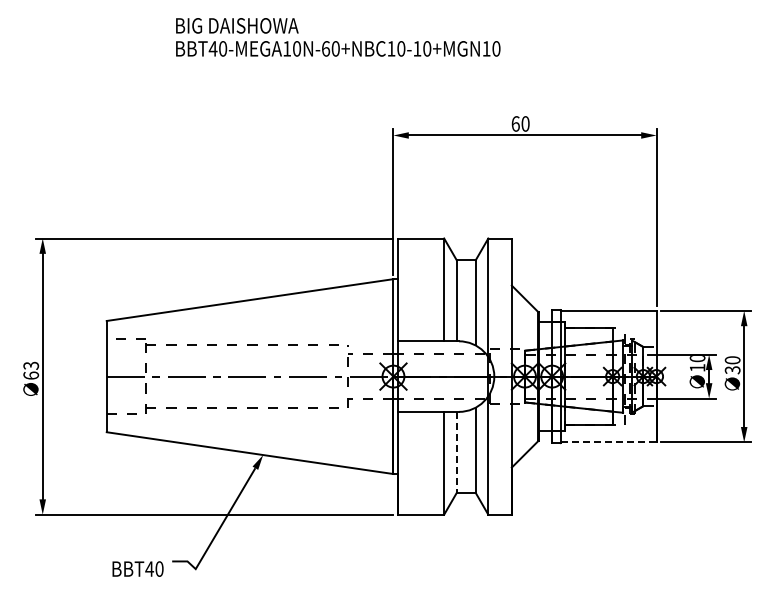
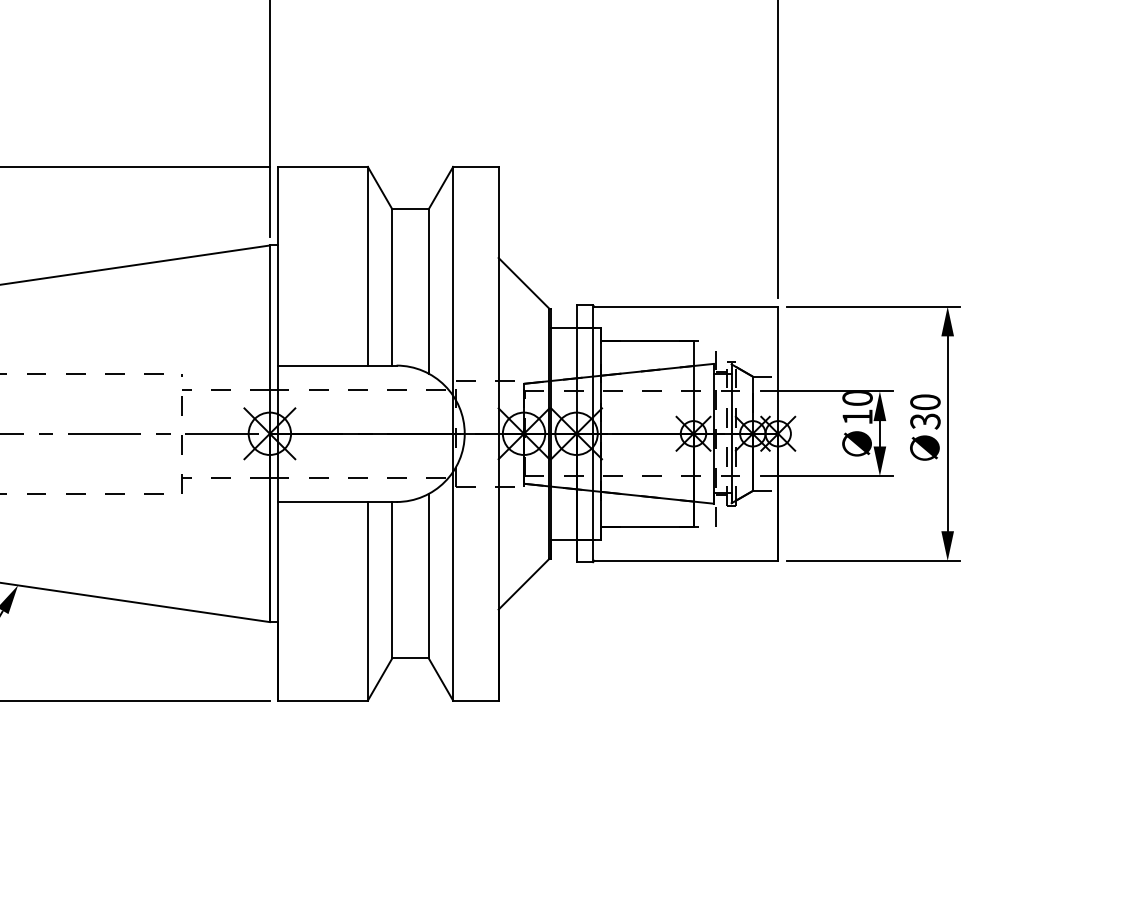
line: (608, 442) -> (685, 561), dashed -> solid
line: (456, 452) -> (391, 580), dashed -> solid

